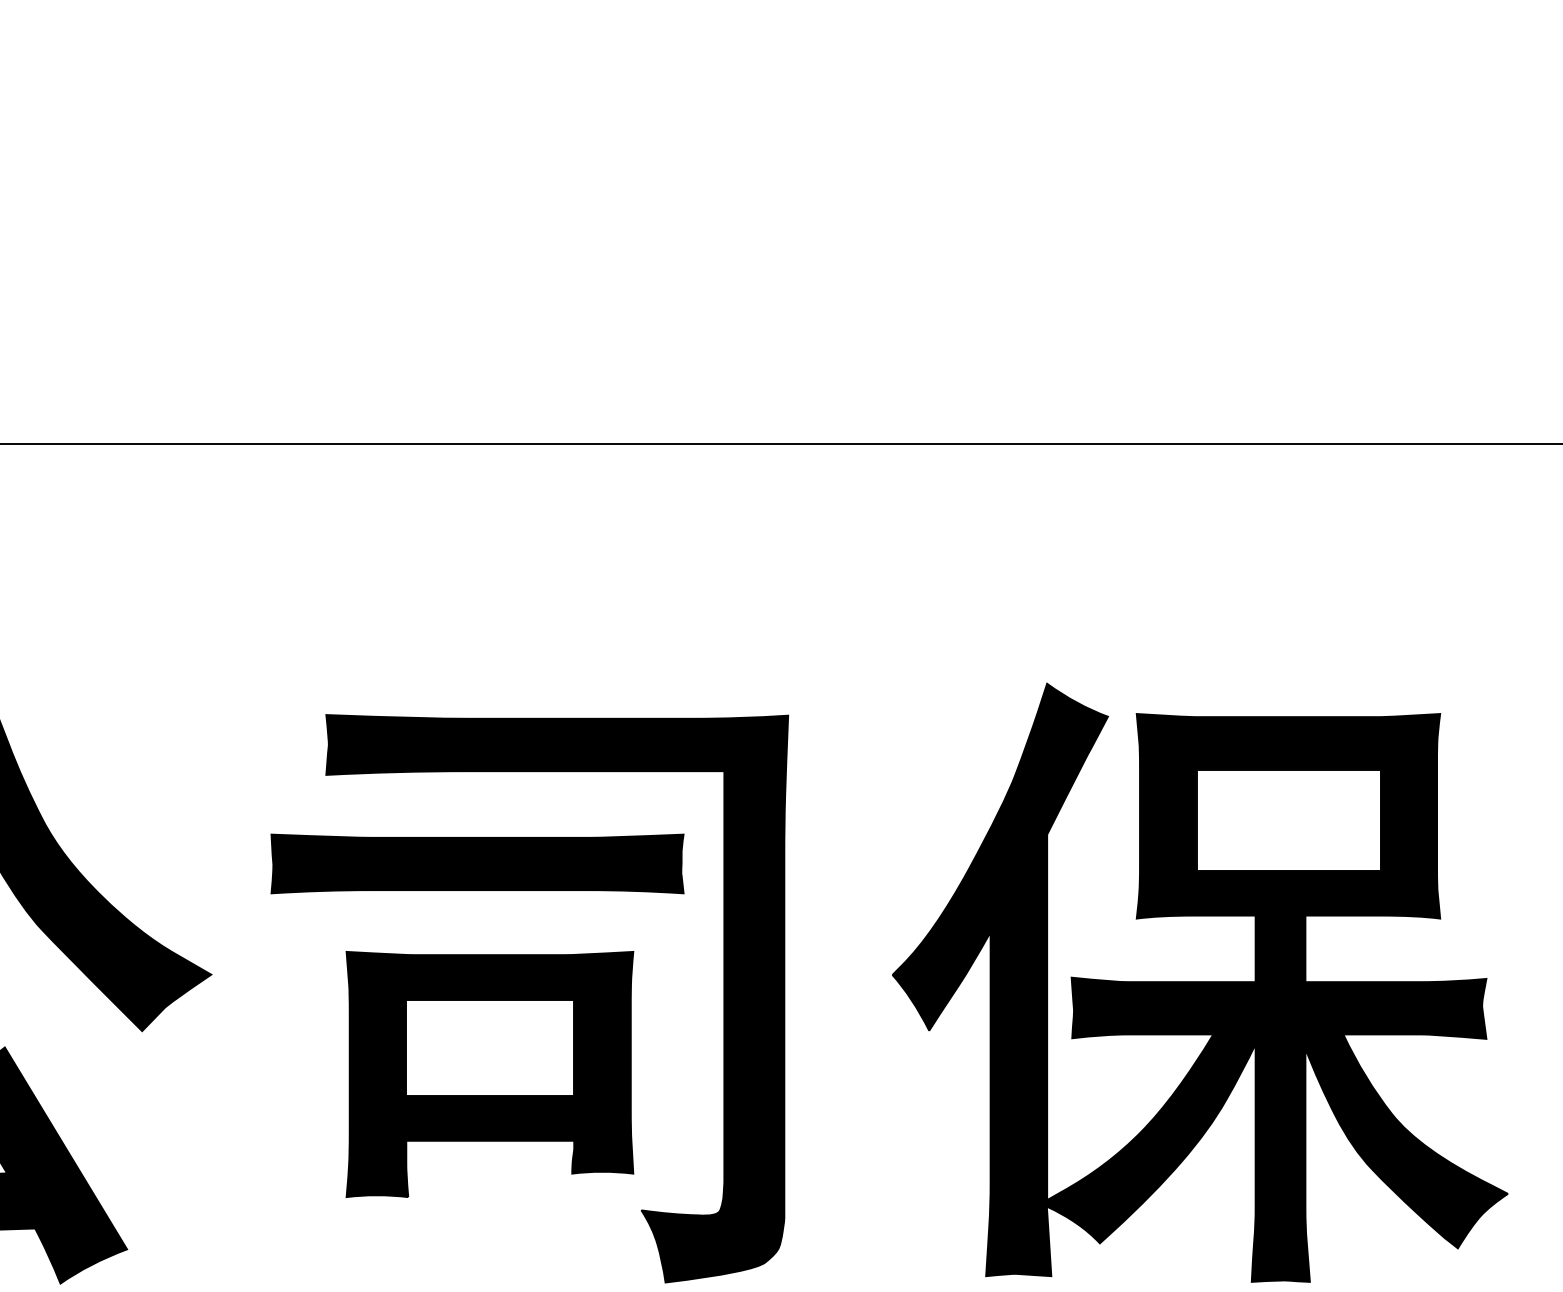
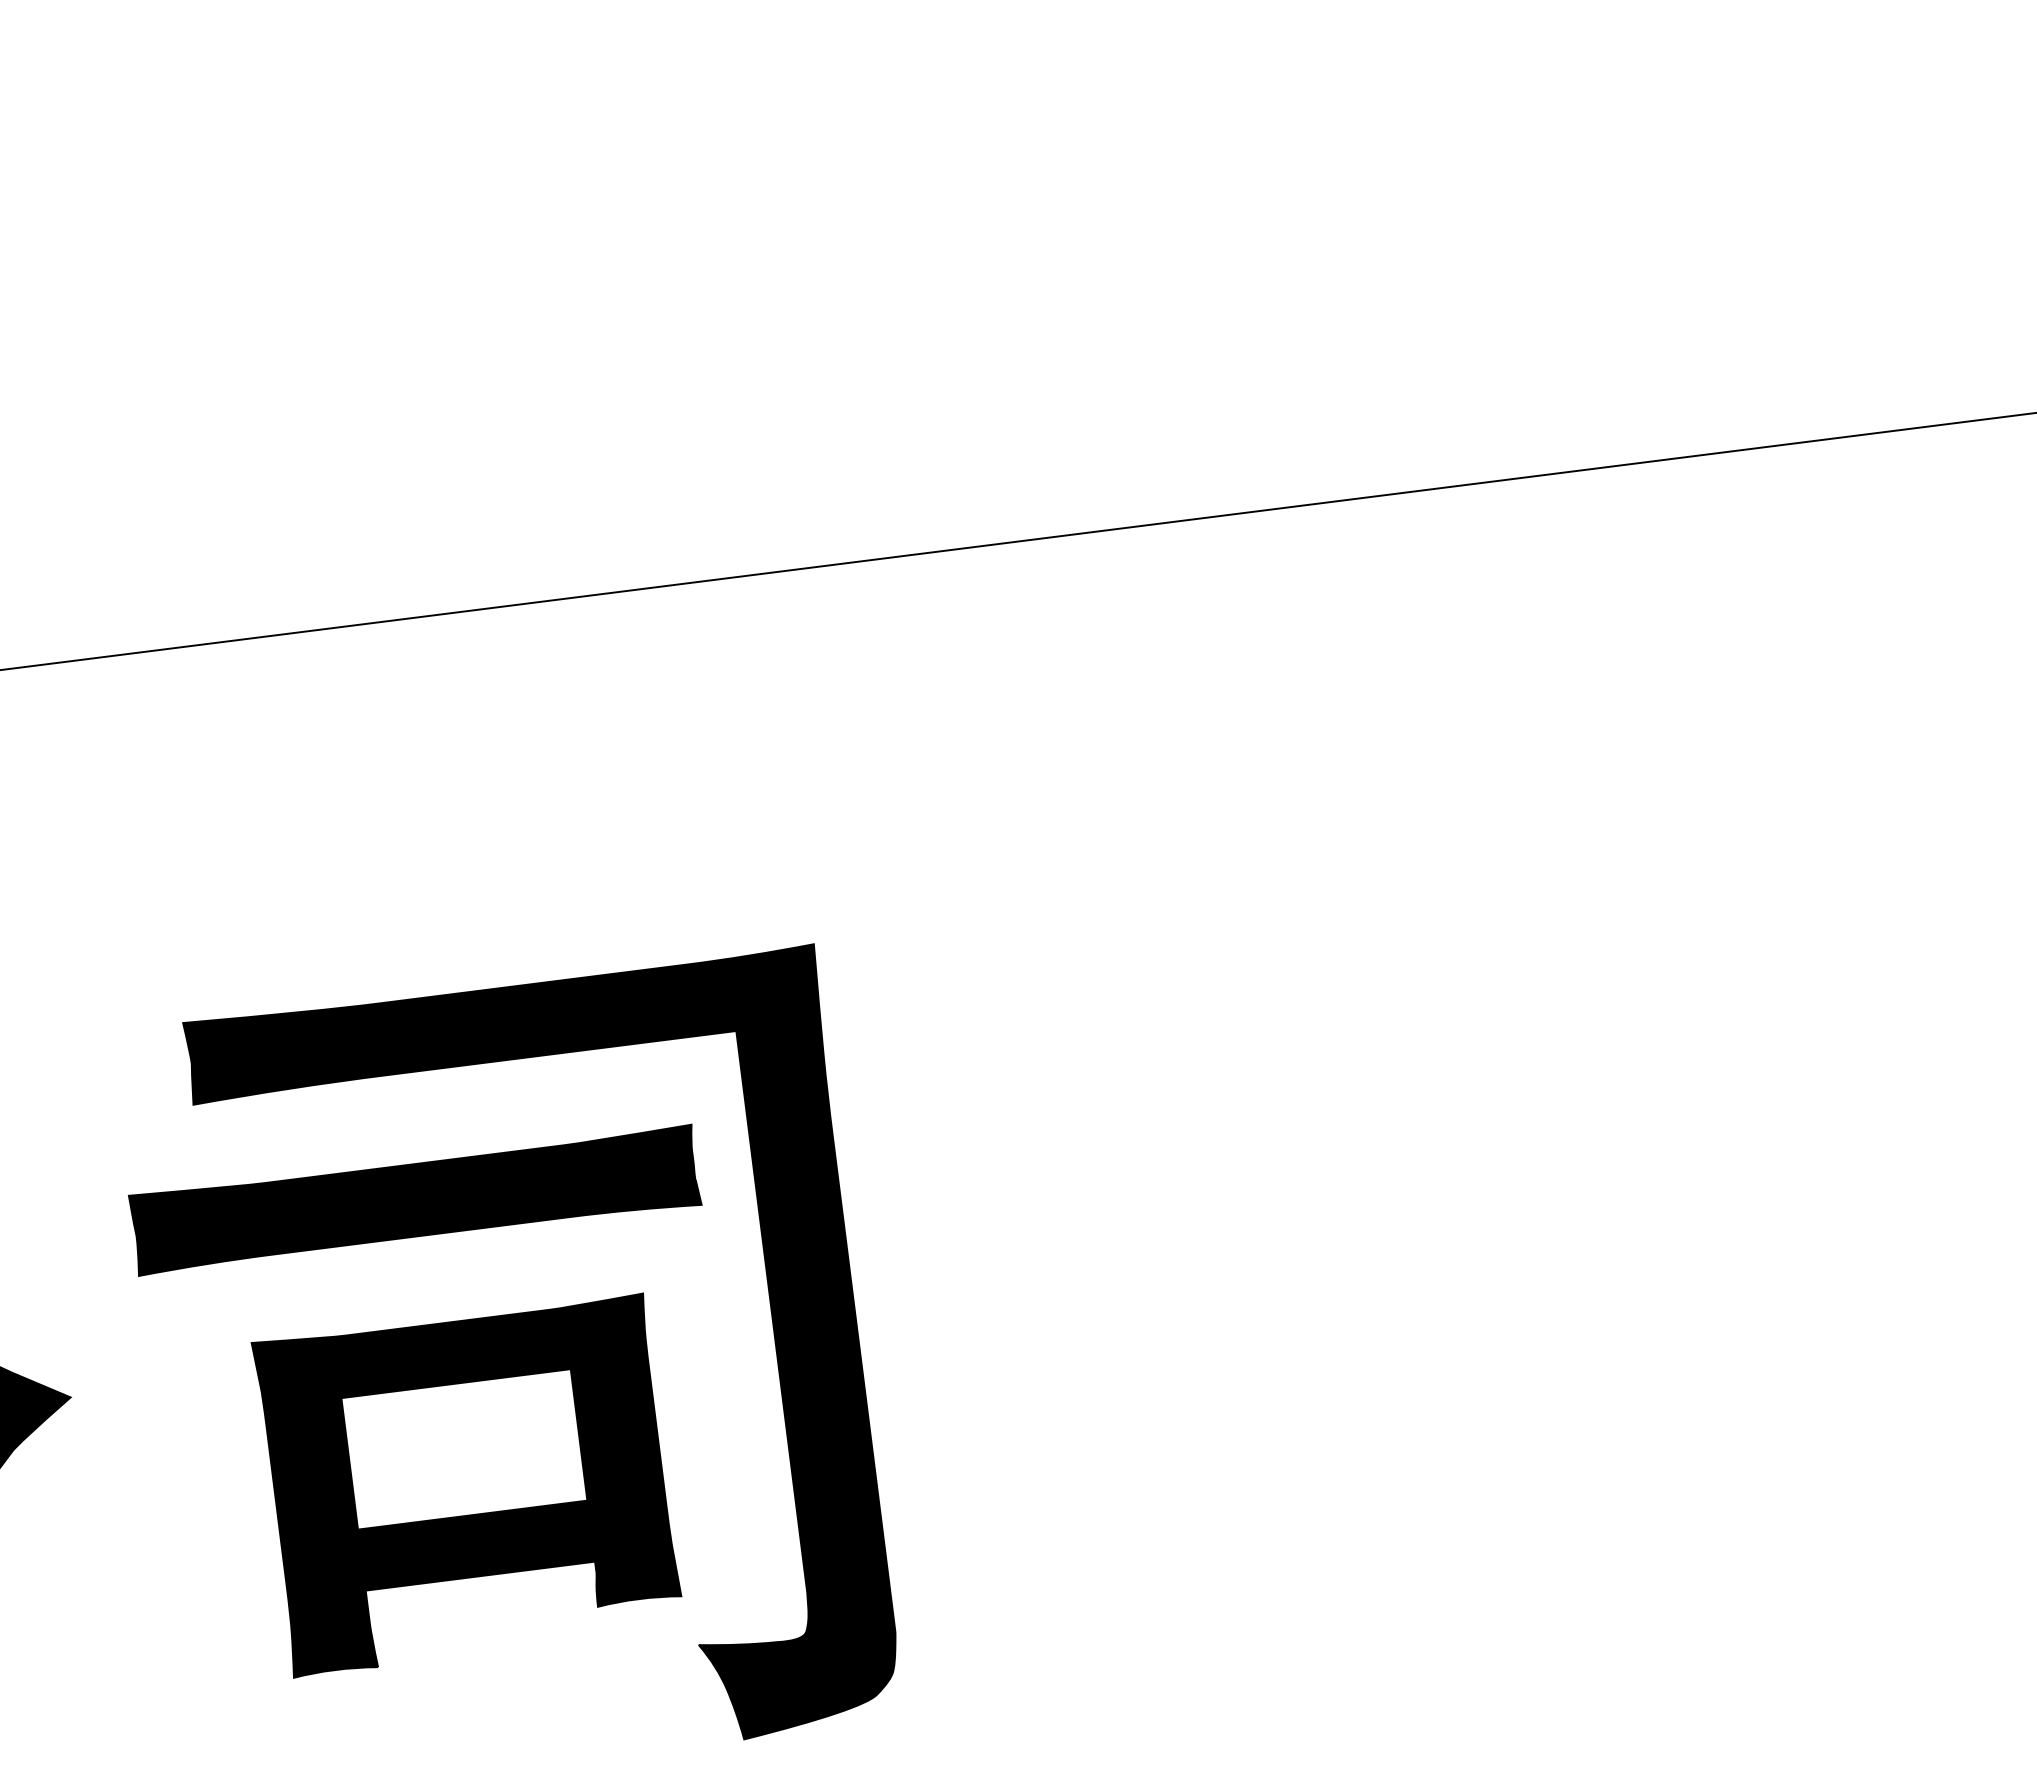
part: (1200, 982) -> (1422, 1237), removed

